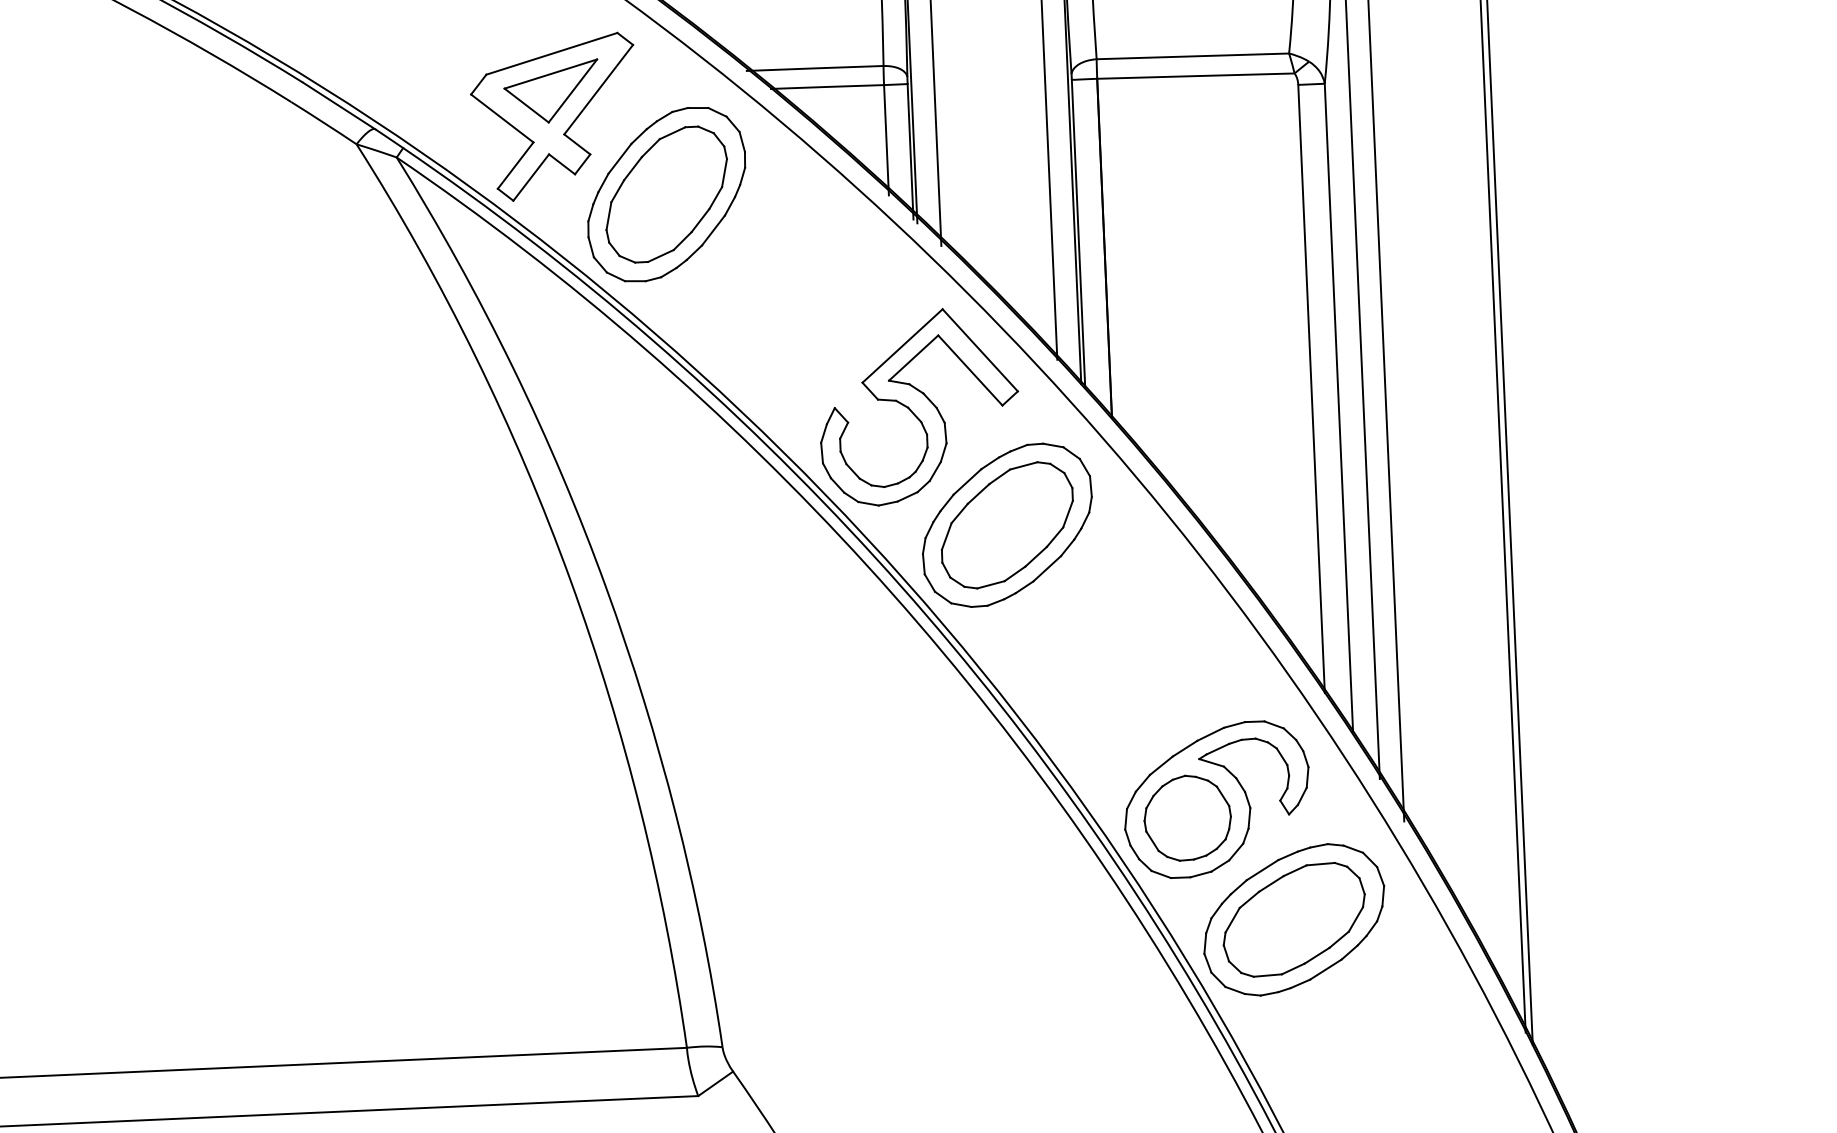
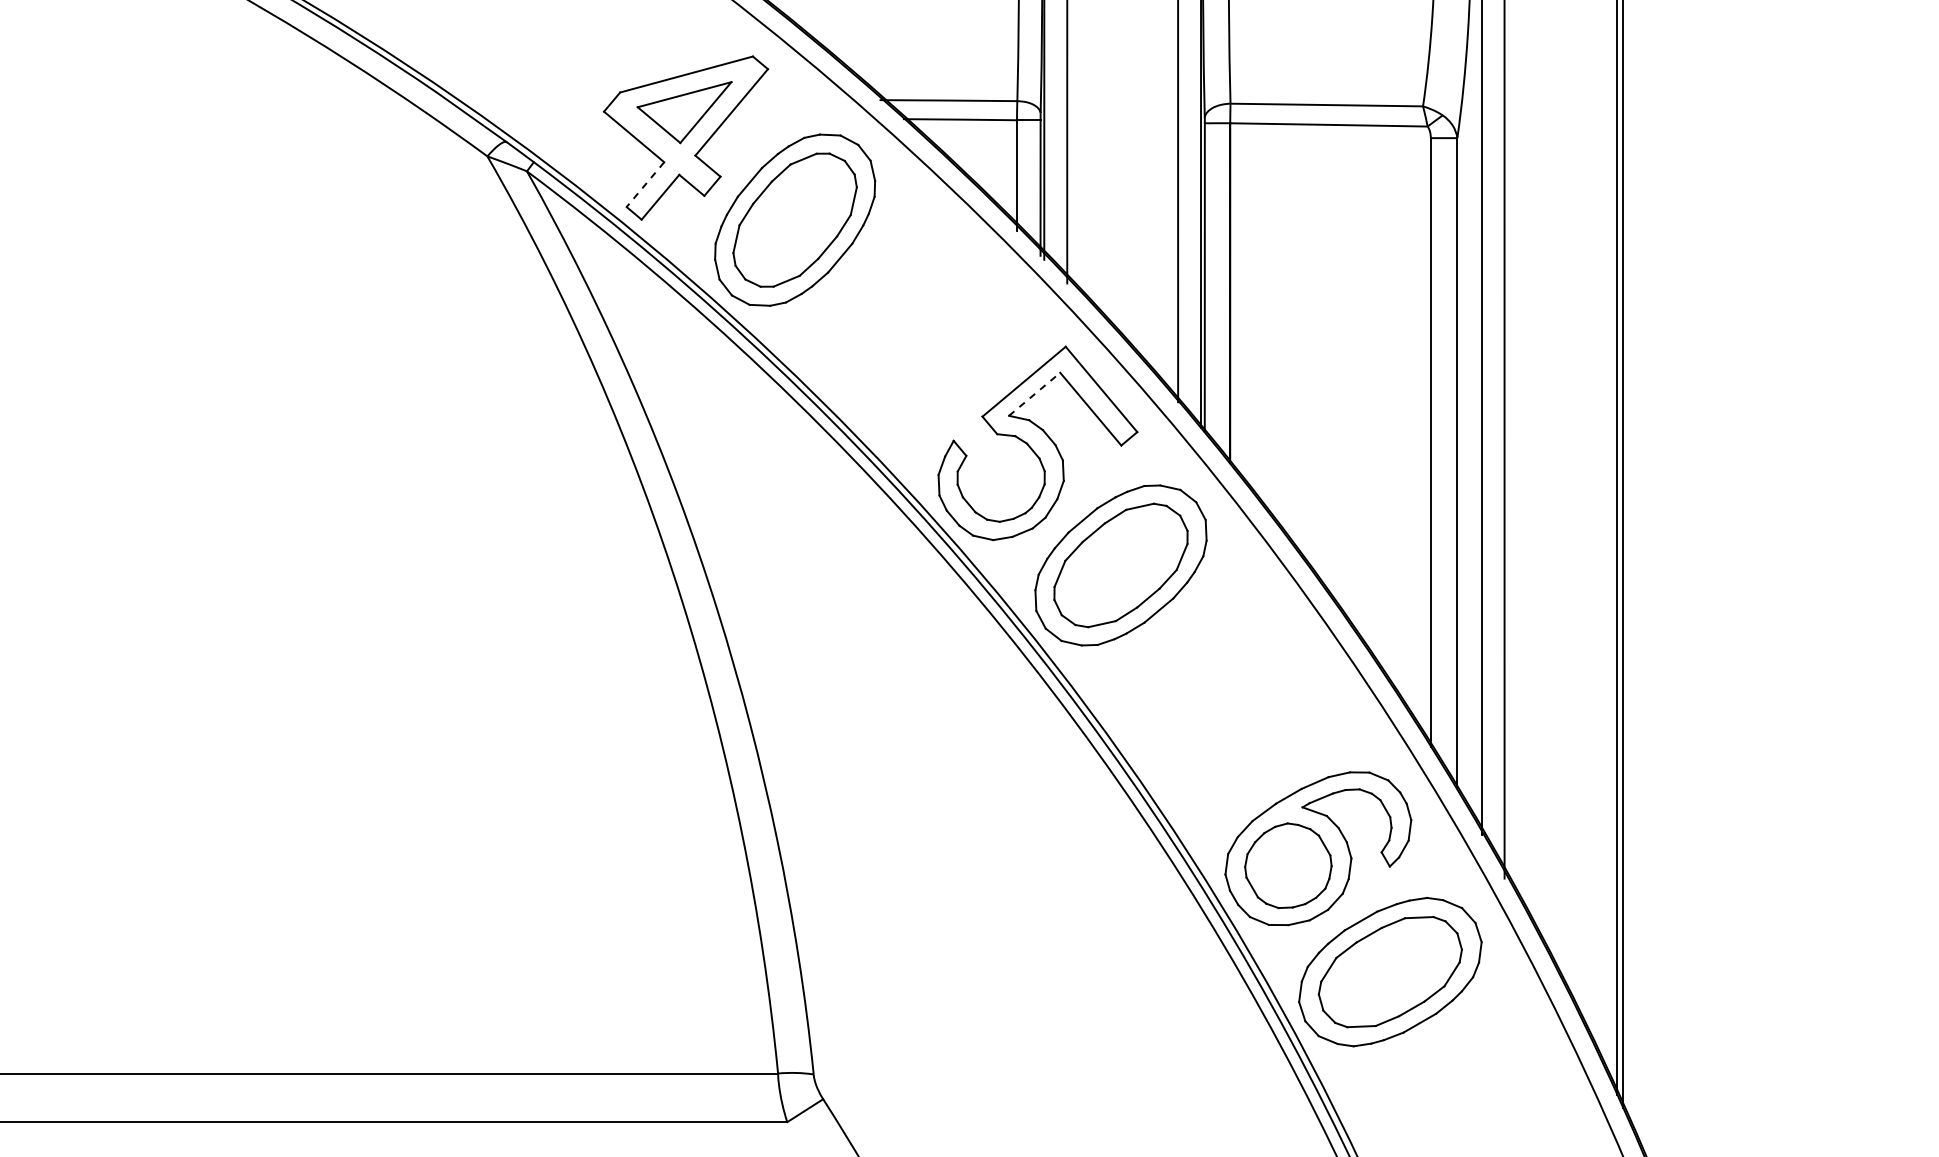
line: (515, 166) -> (645, 185), solid -> dashed
line: (914, 357) -> (1035, 393), solid -> dashed

